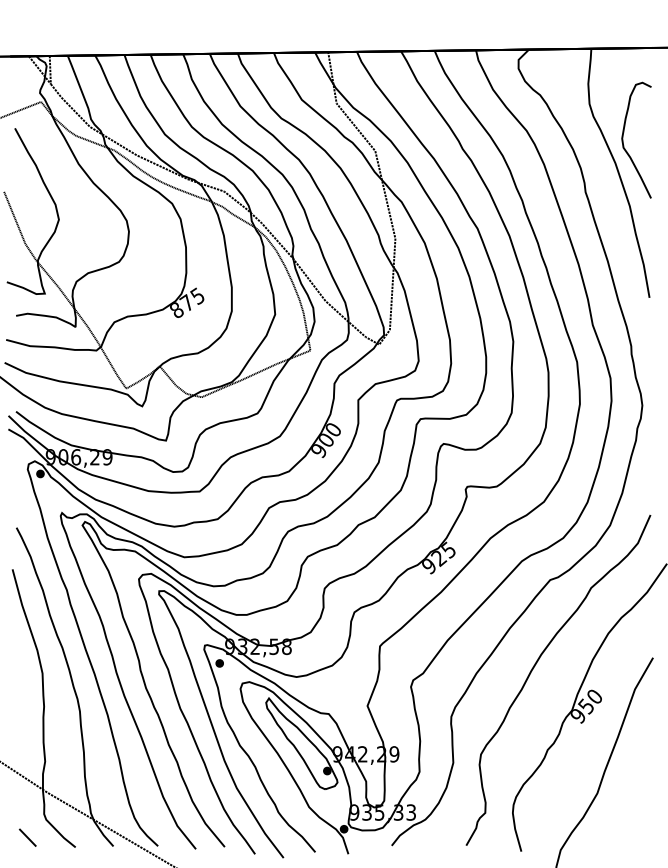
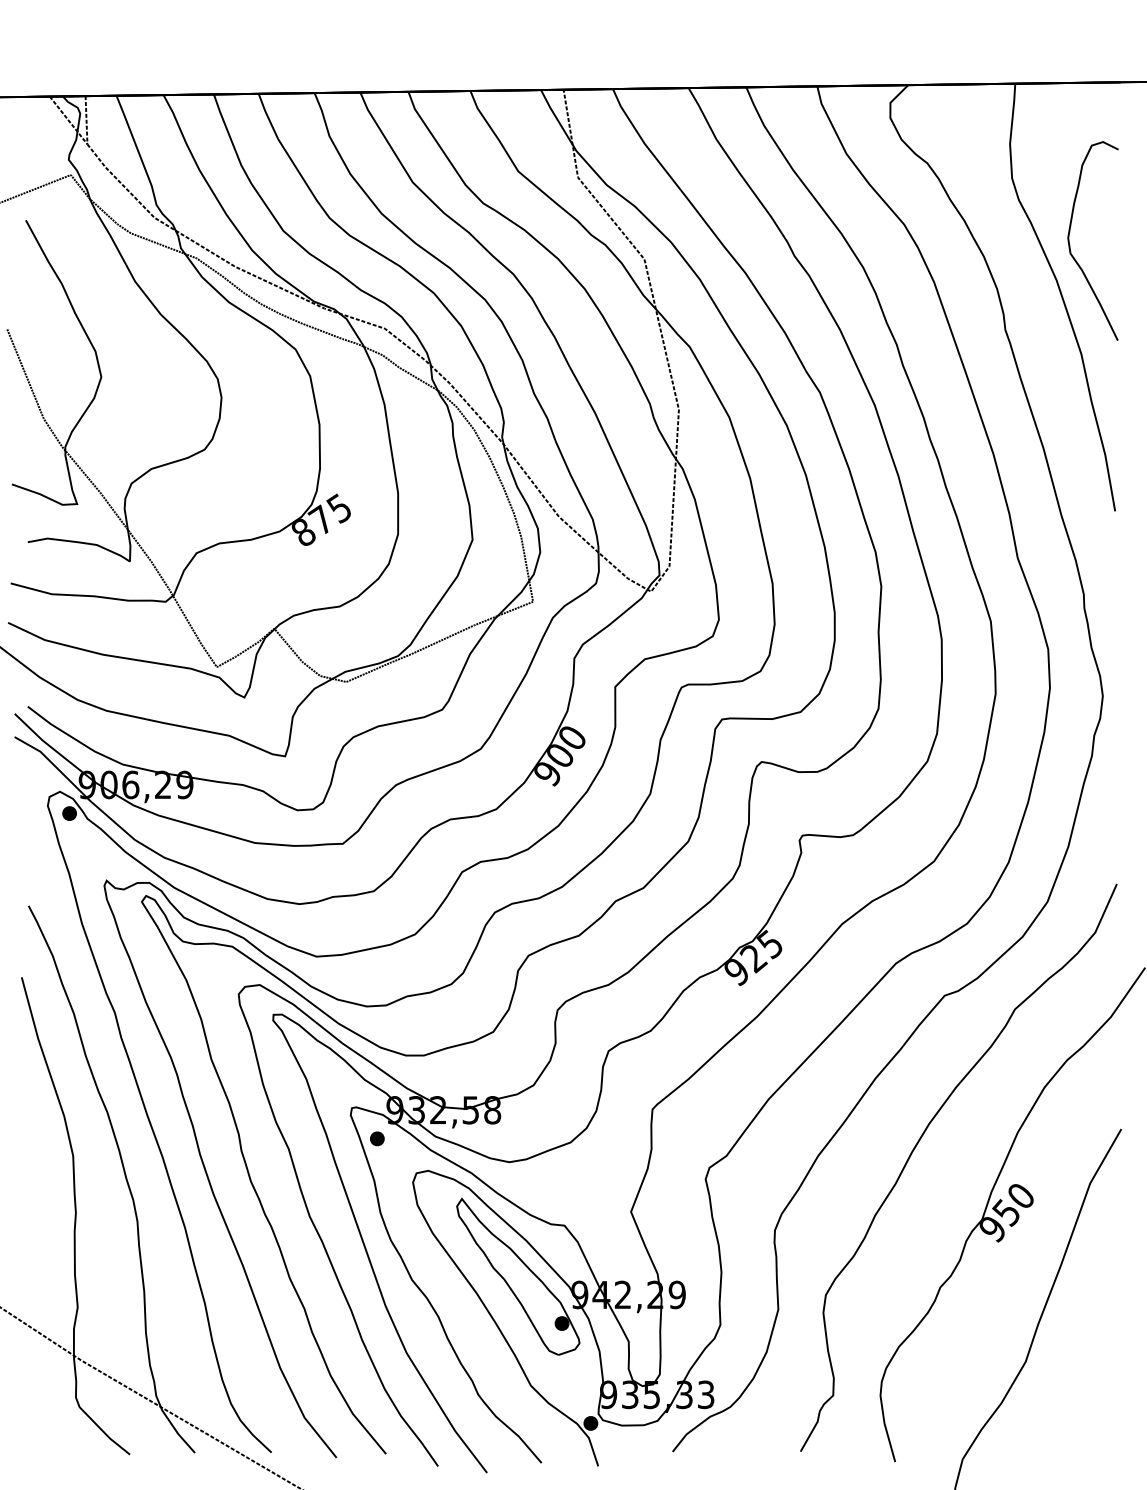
line: (27, 837) -> (47, 1437), removed

